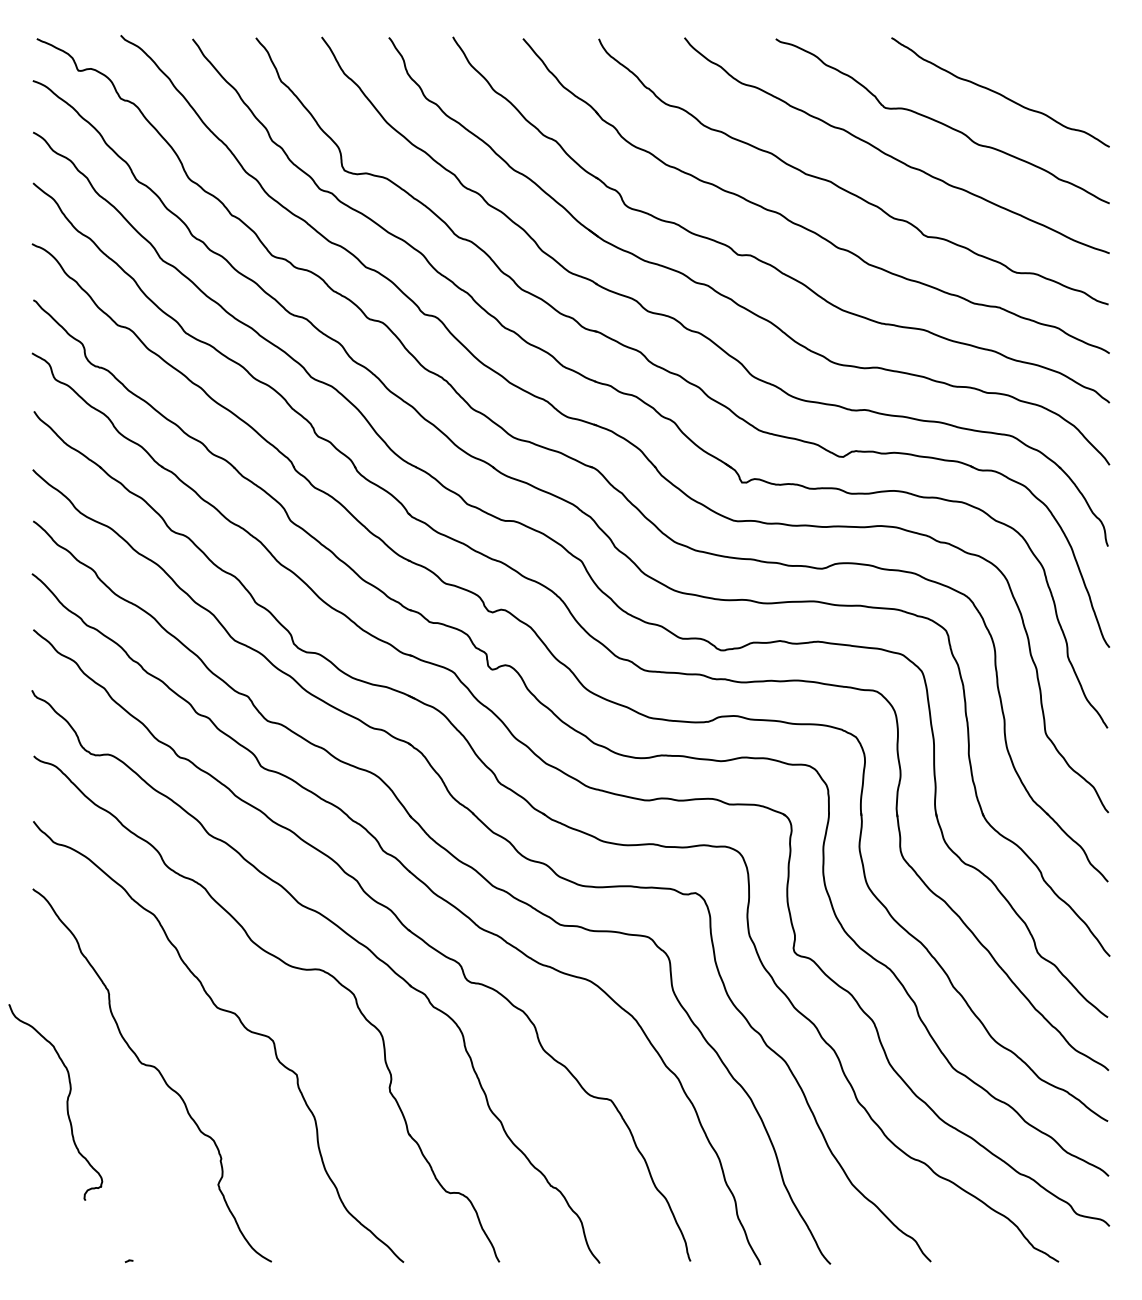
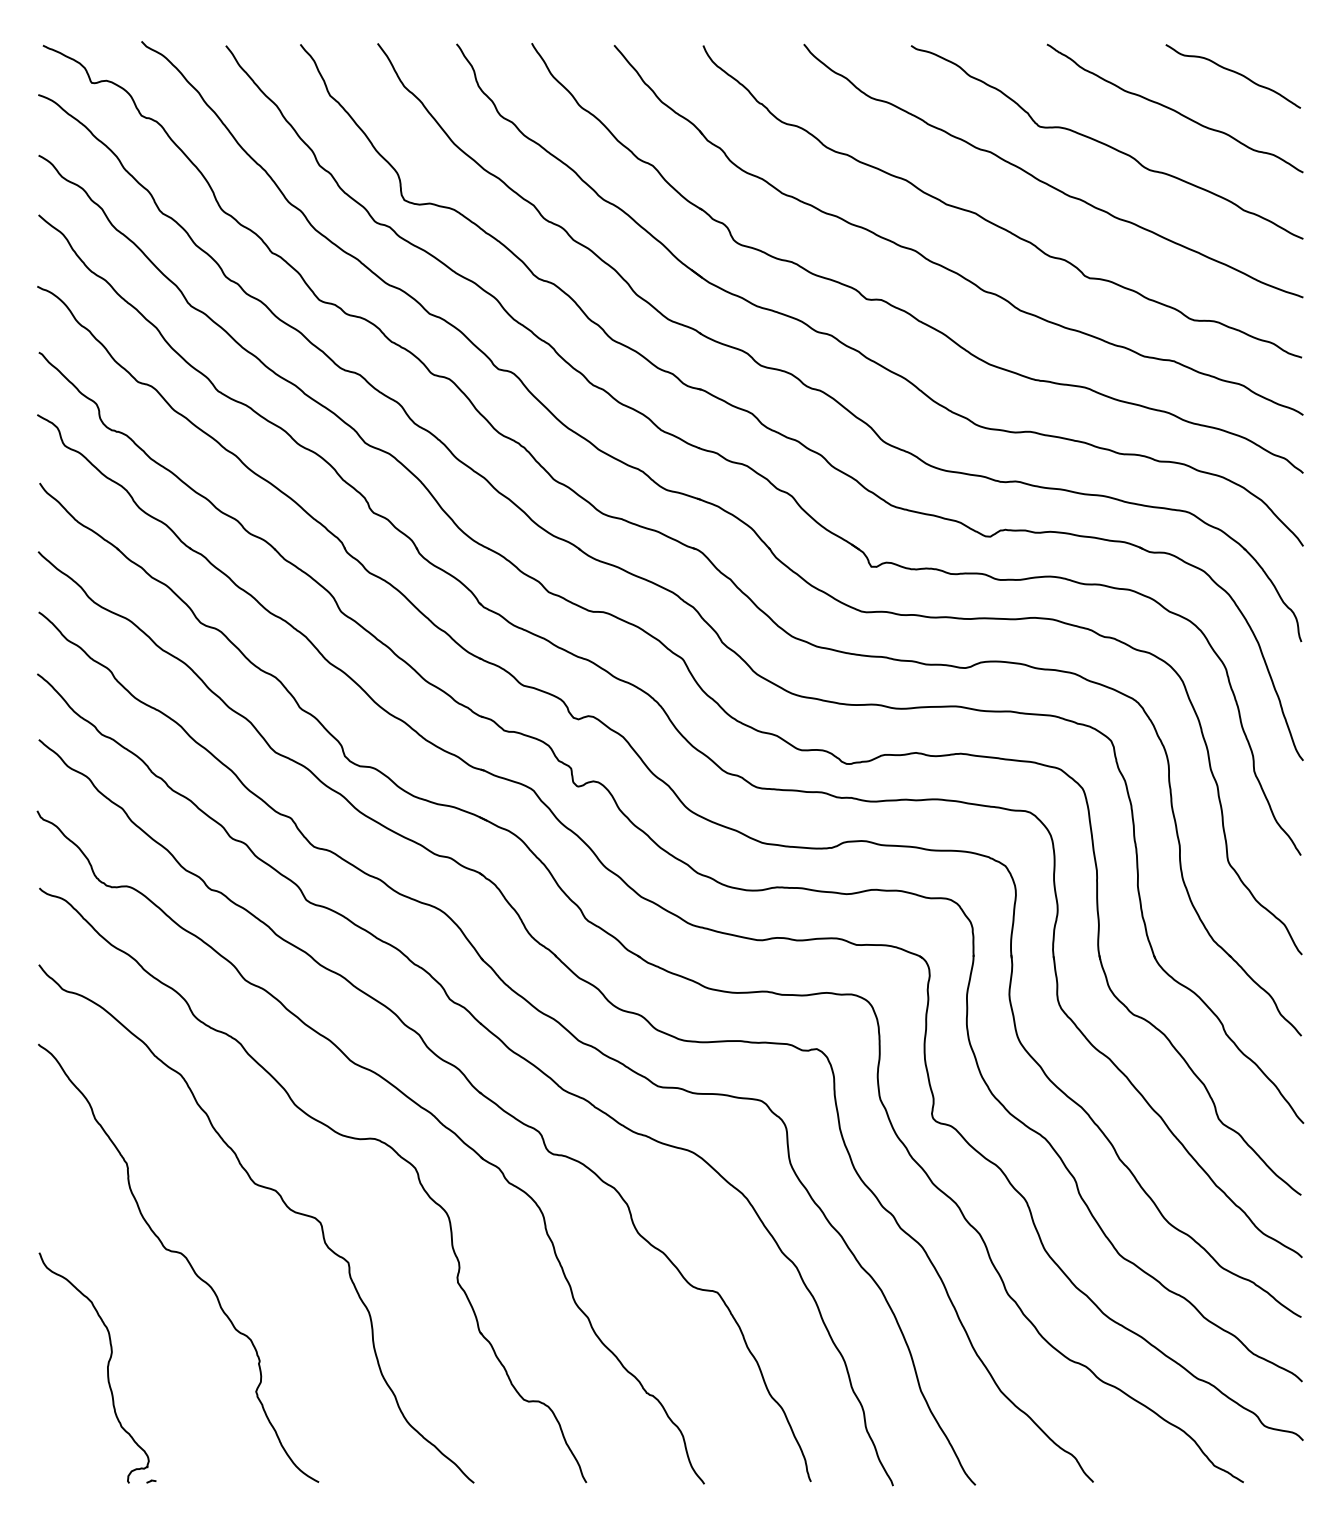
curve: (1051, 62) -> (1235, 73), added
curve: (67, 1101) -> (107, 1367), moved

